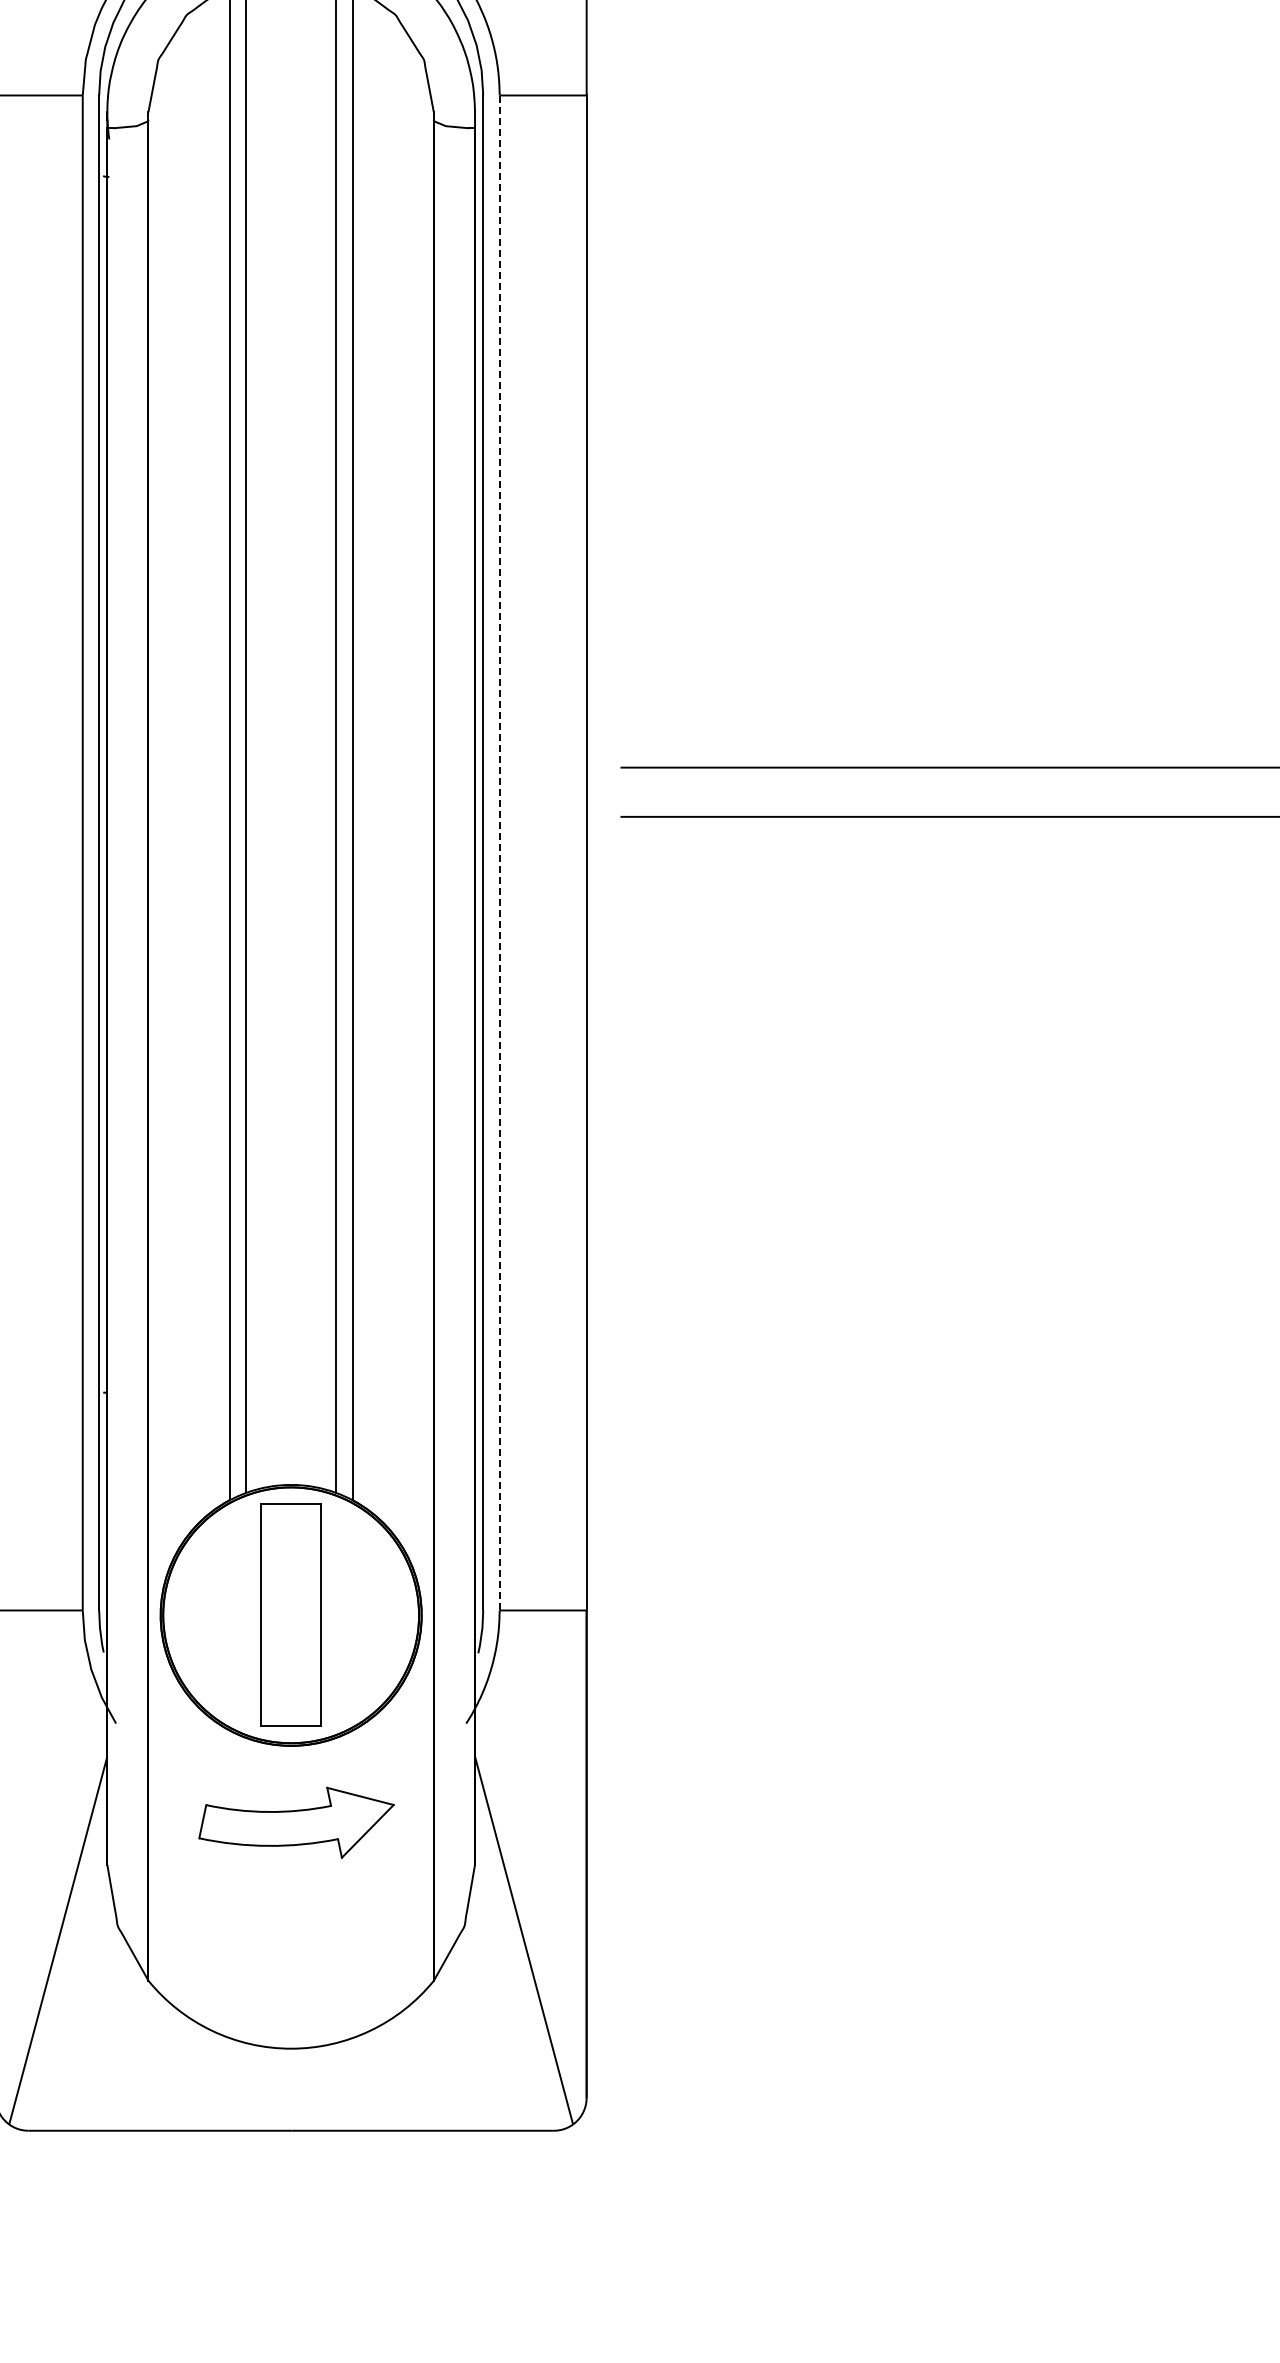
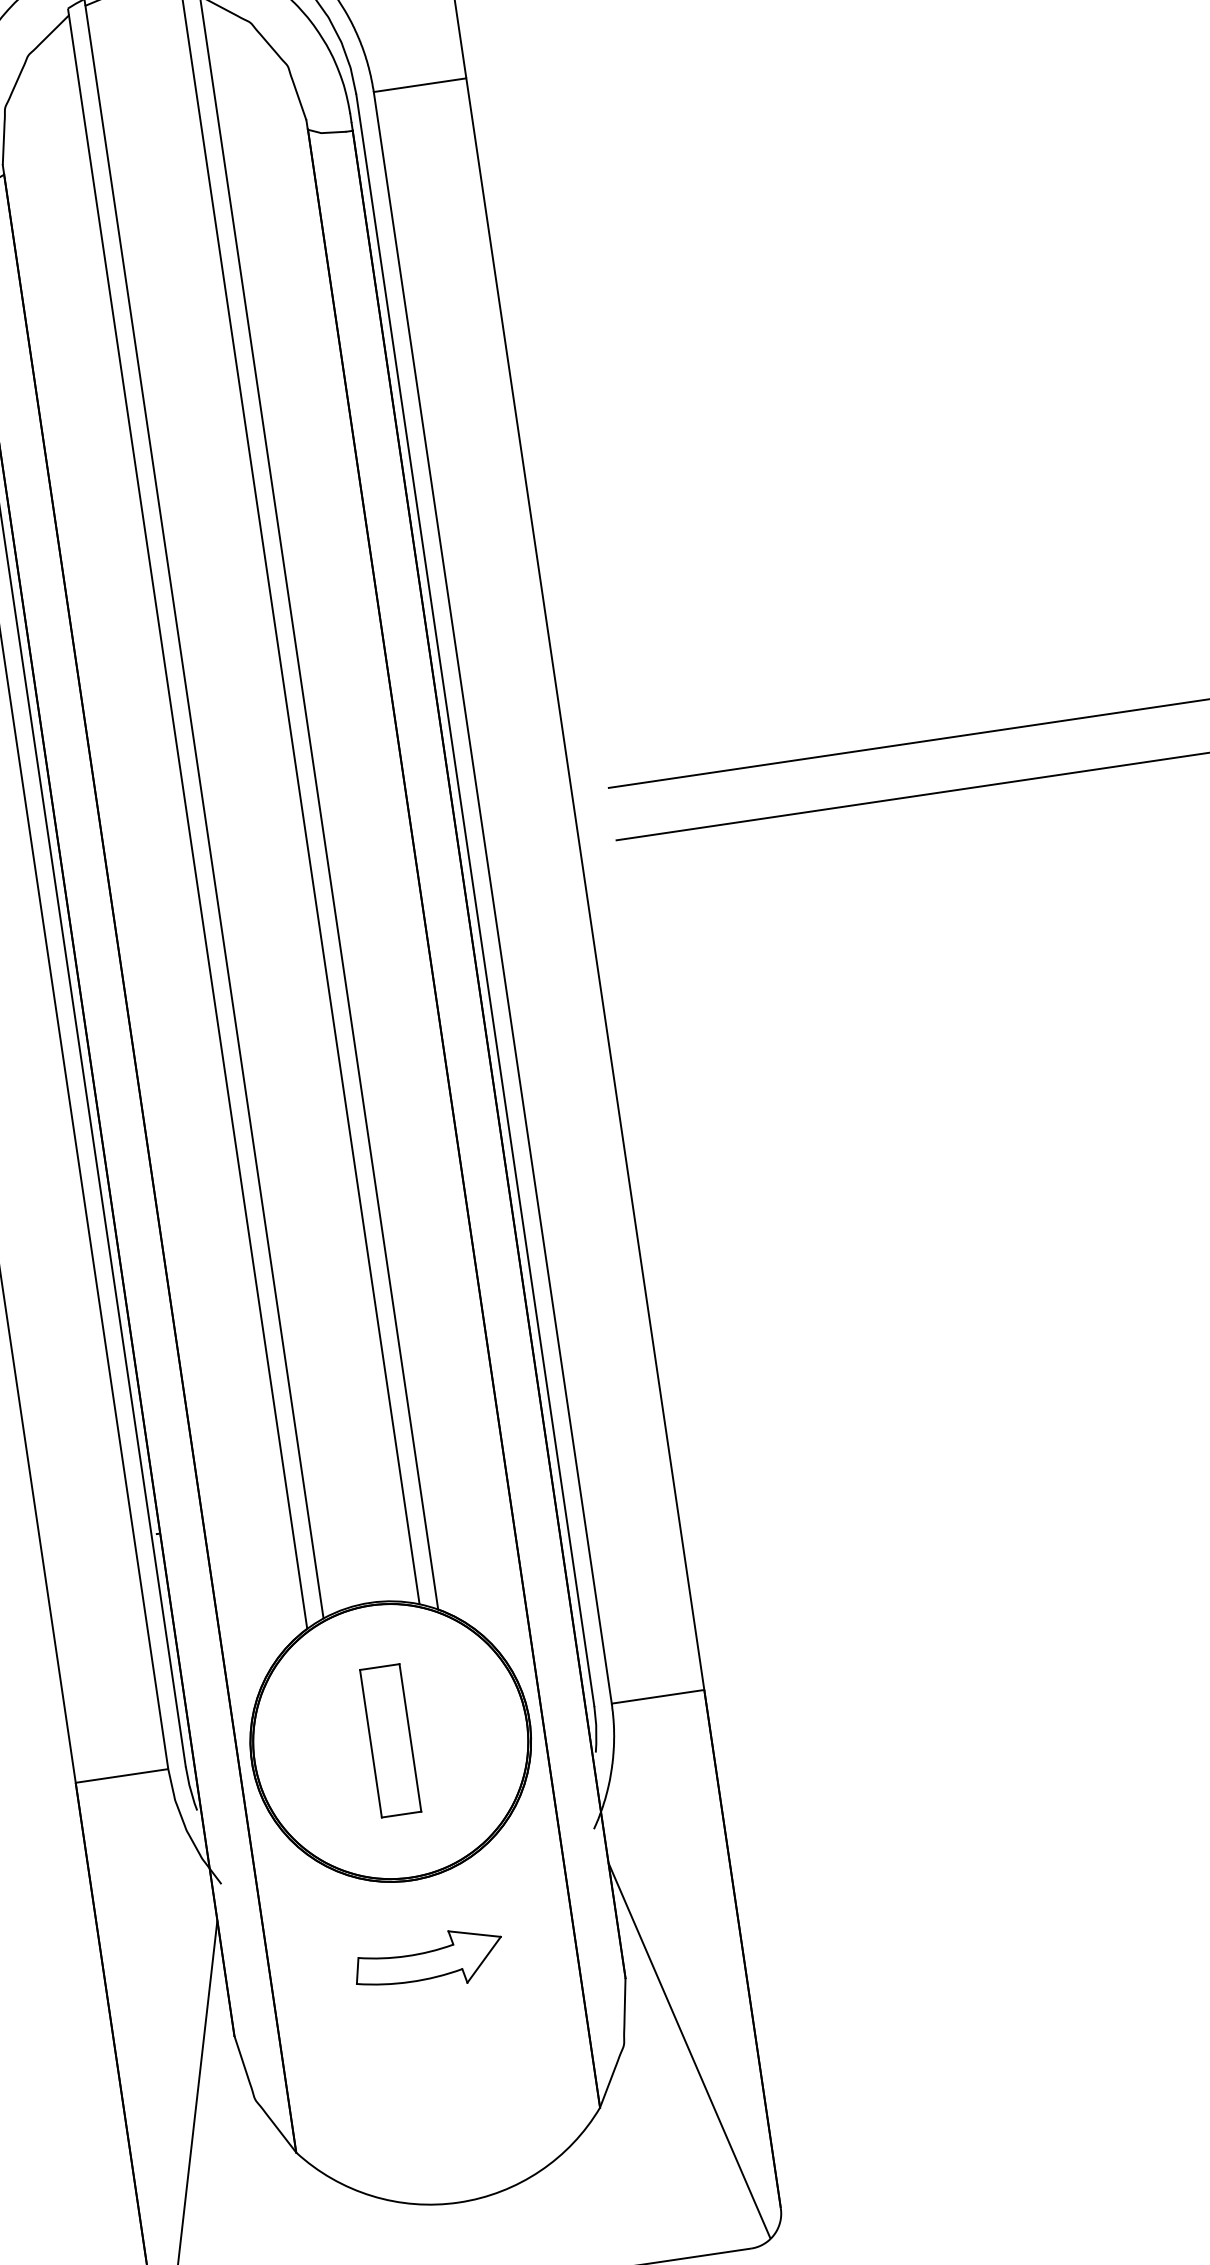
line: (499, 852) -> (492, 897), dashed -> solid
part: (291, 1614) -> (390, 1740), size x0.62
part: (296, 1822) -> (428, 1961), size x0.71

